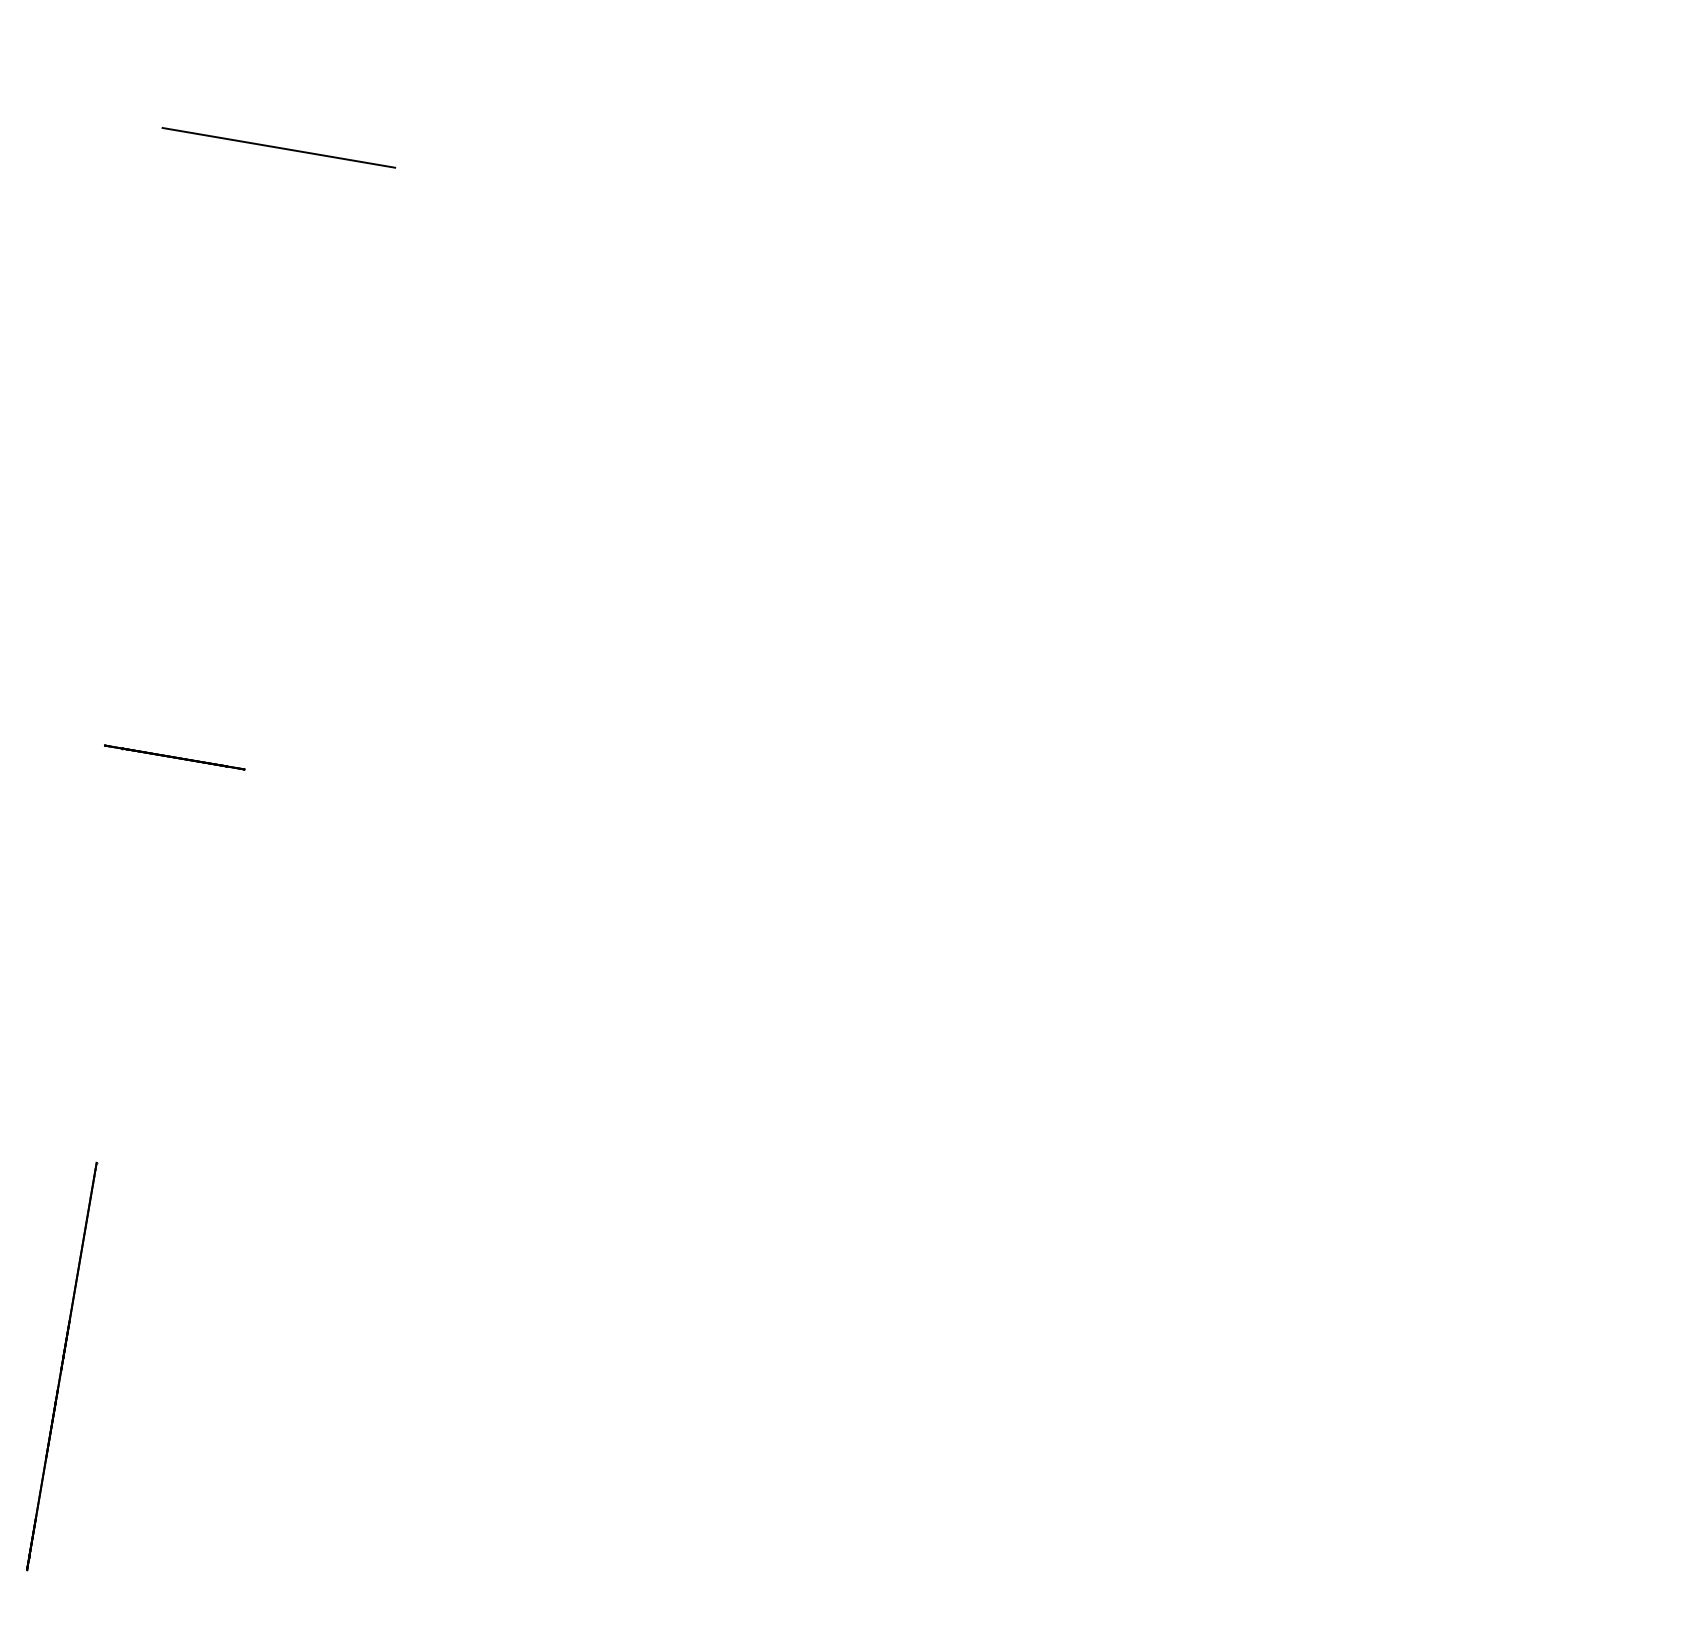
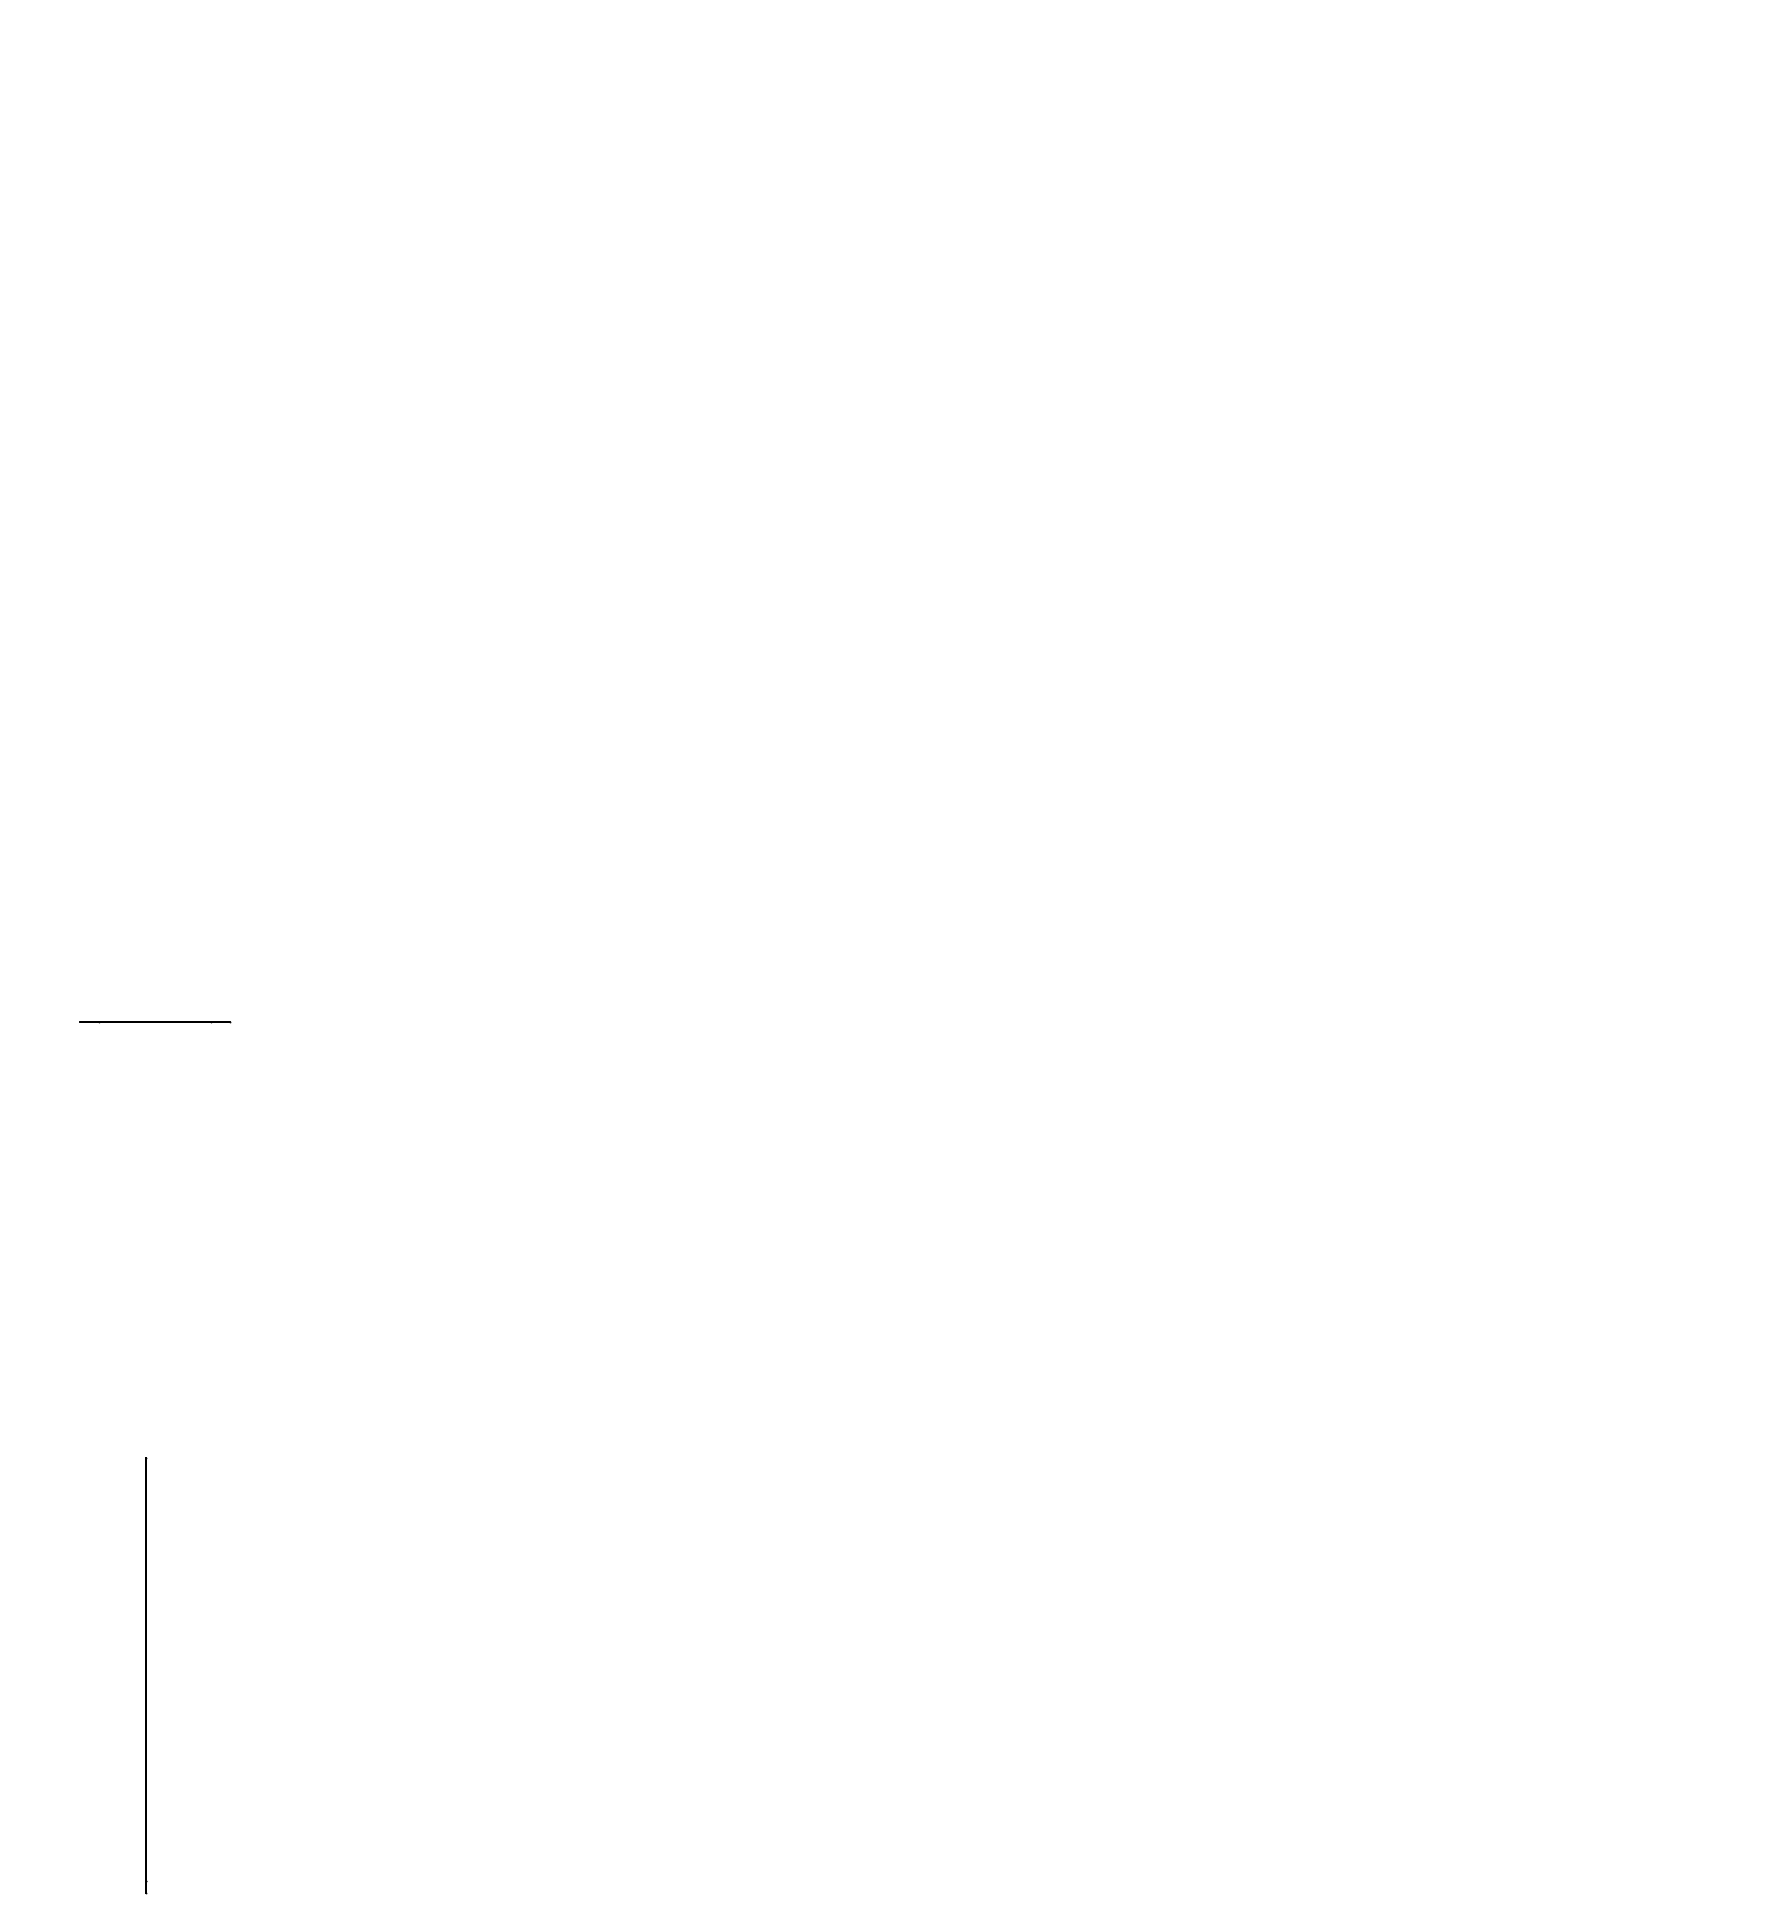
line: (278, 147) -> (154, 369), removed

